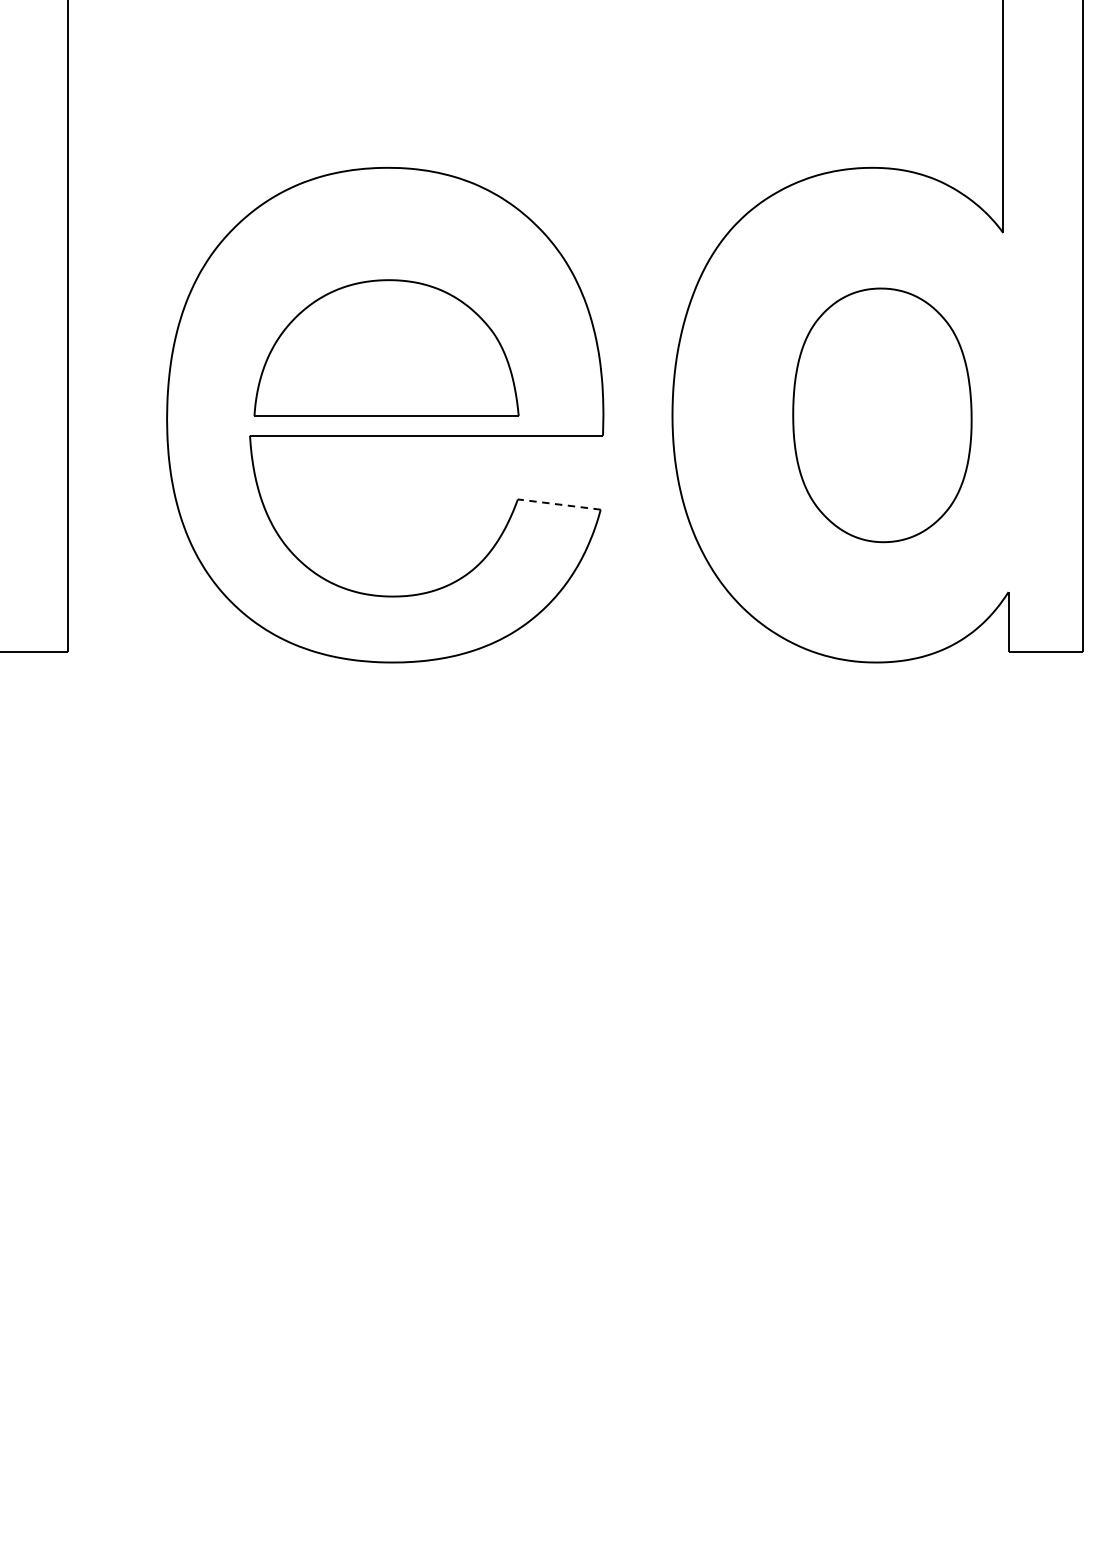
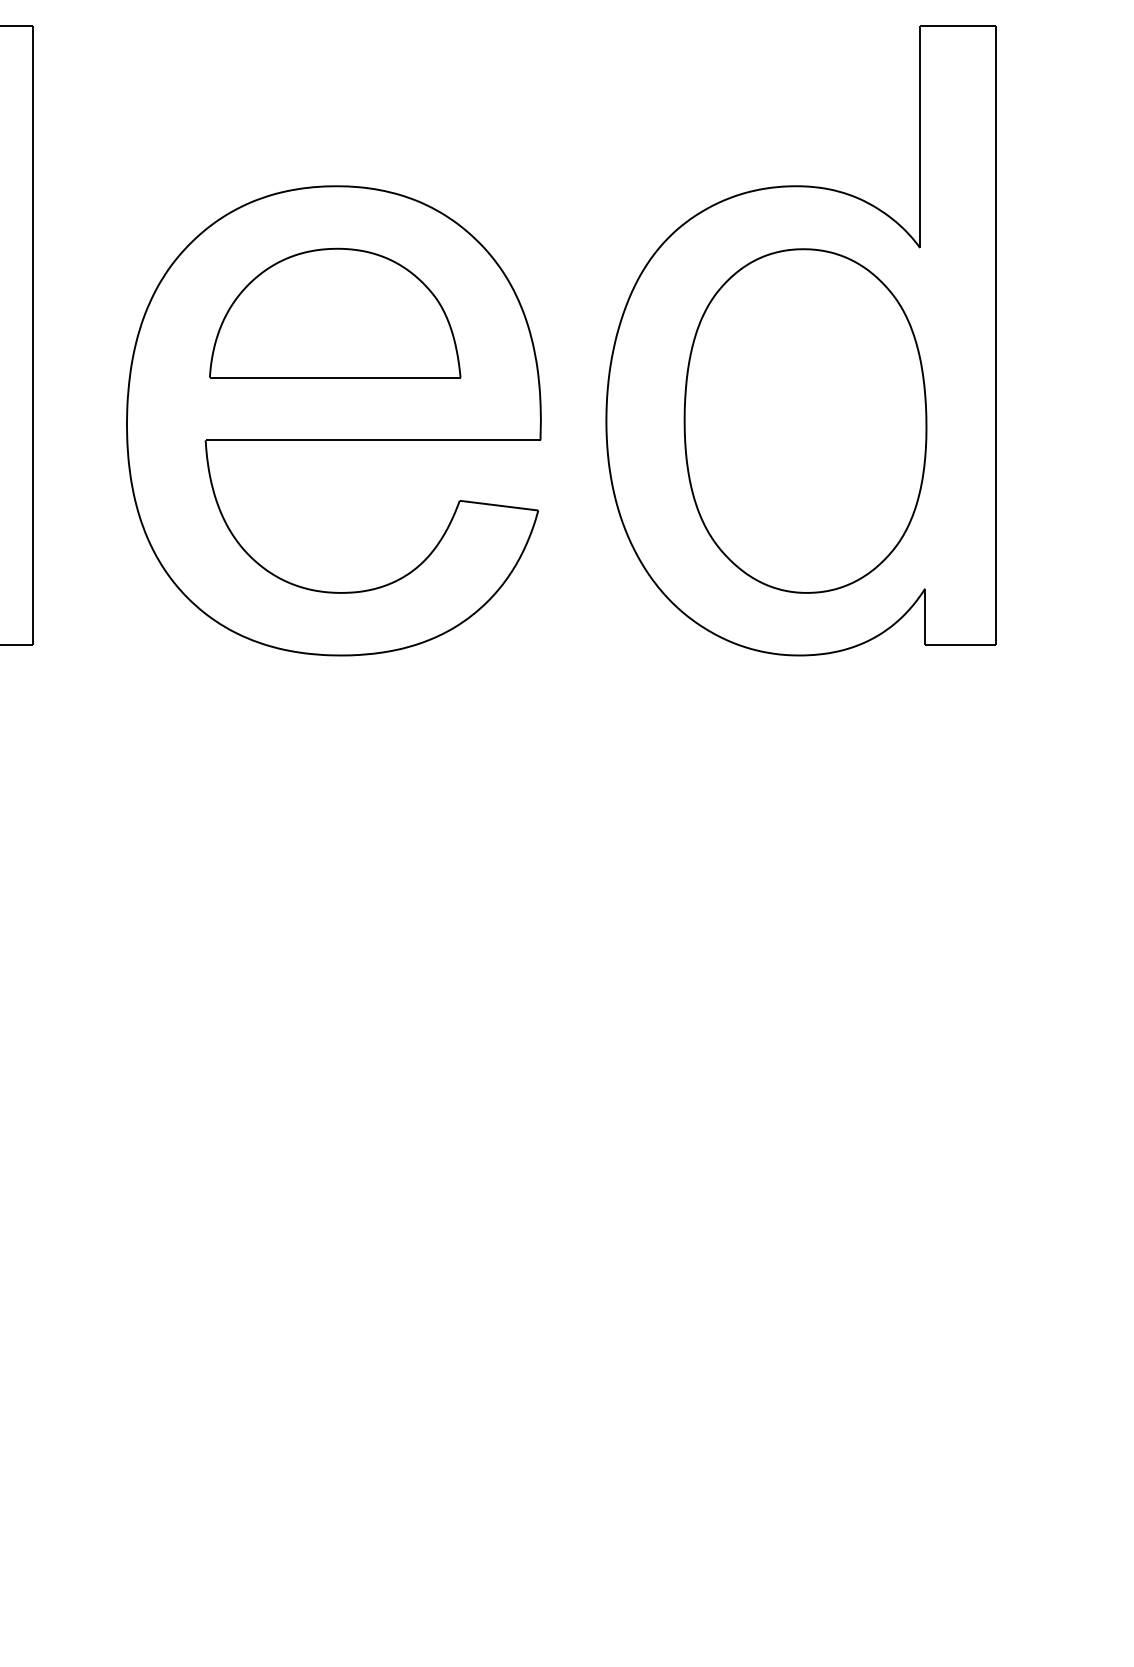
part: (386, 347) -> (335, 312), moved
part: (882, 414) -> (805, 420), size x1.43
line: (559, 504) -> (499, 505), dashed -> solid

